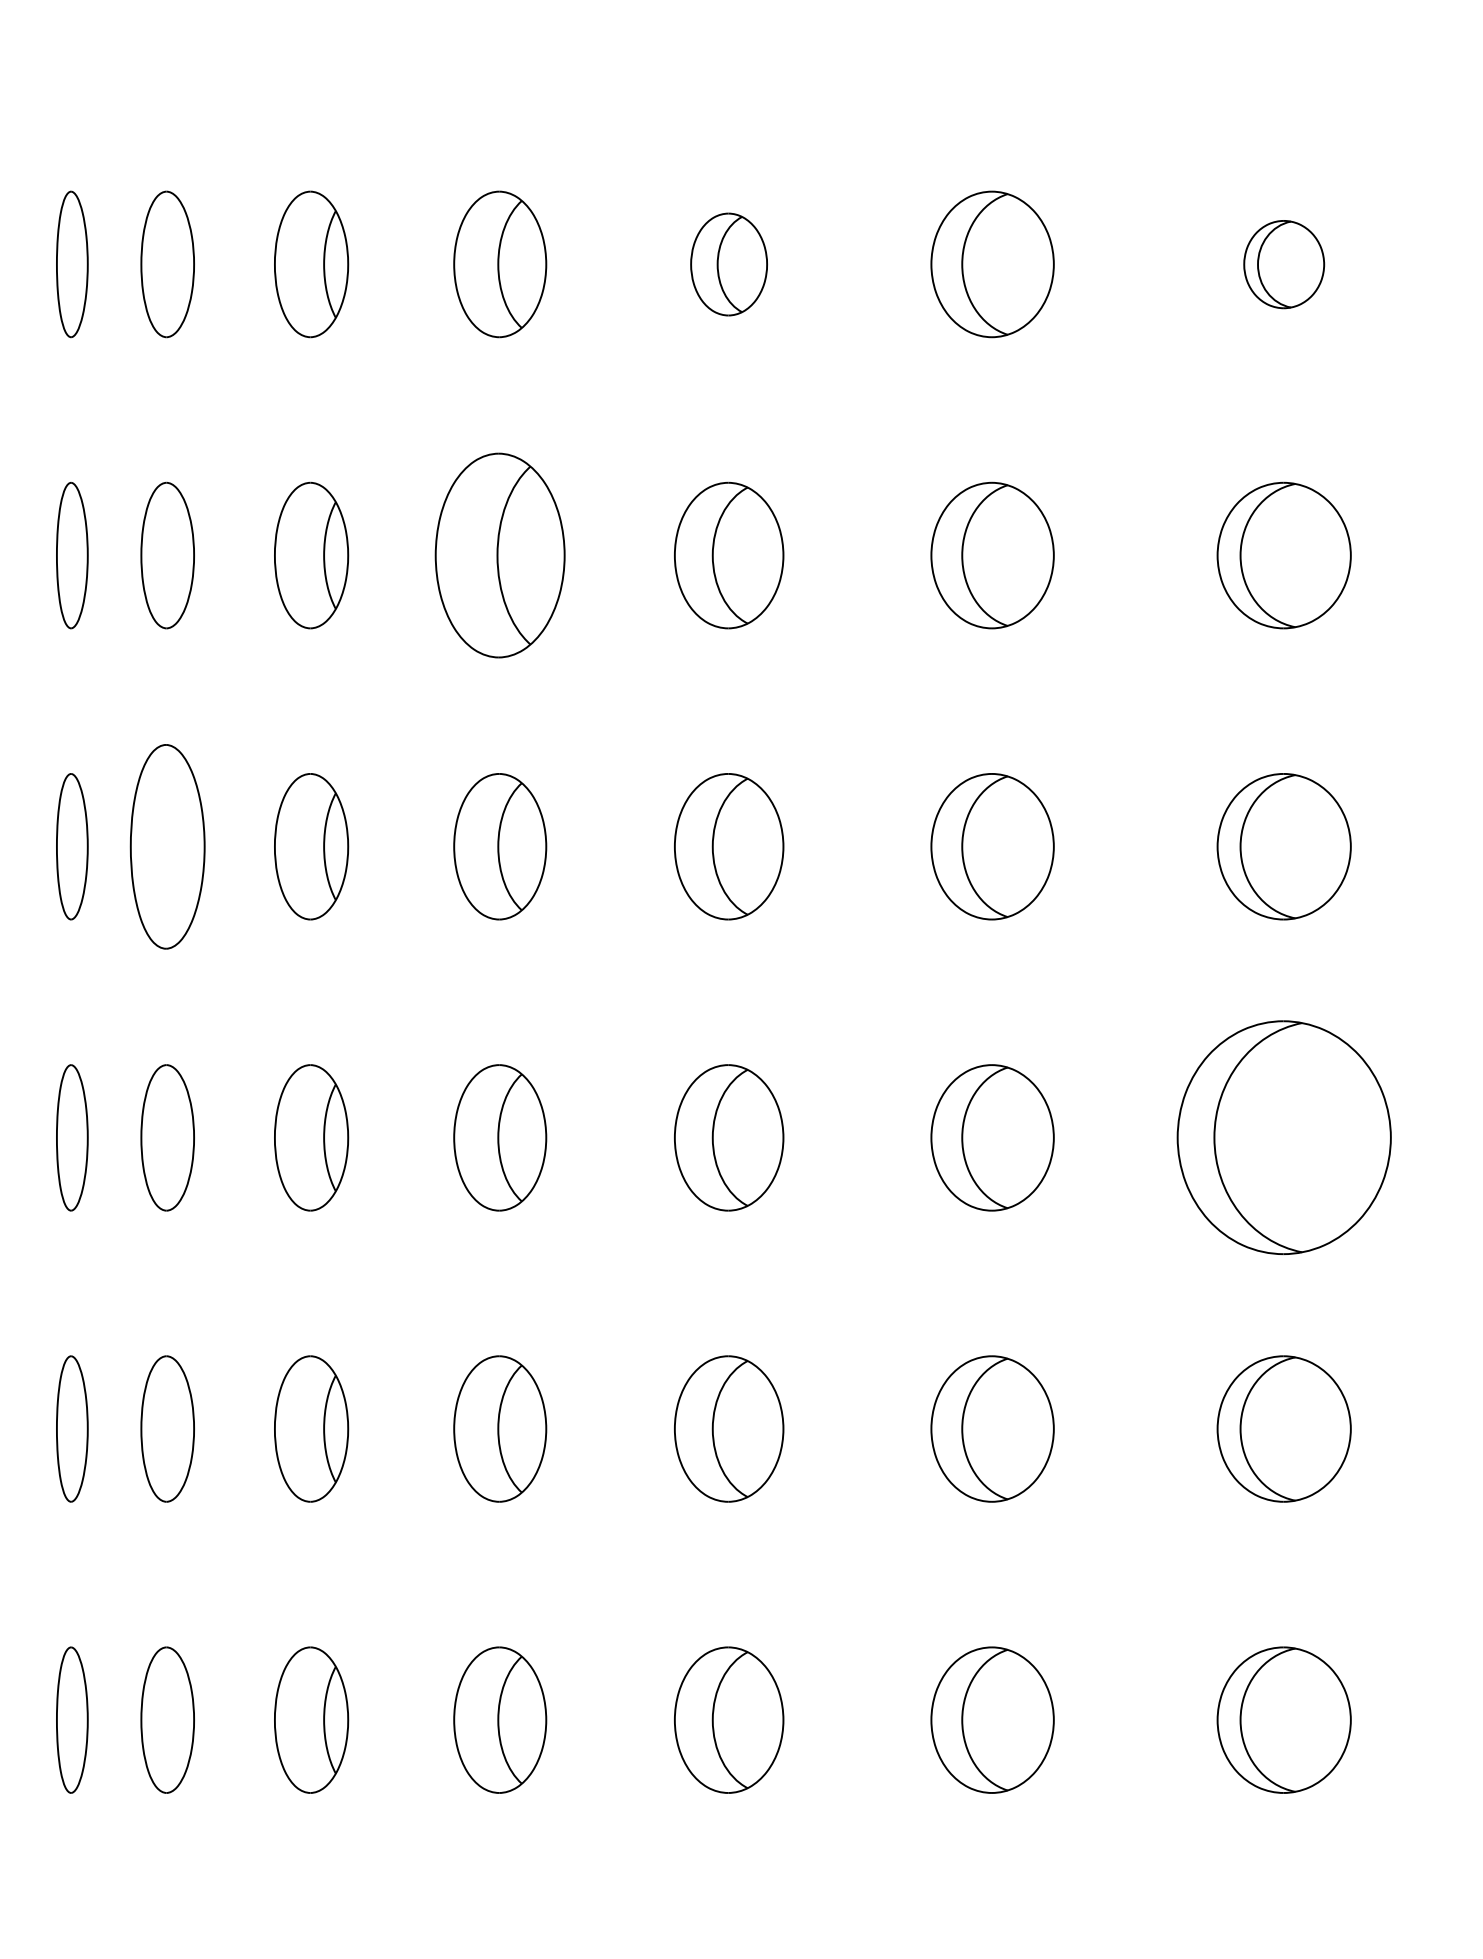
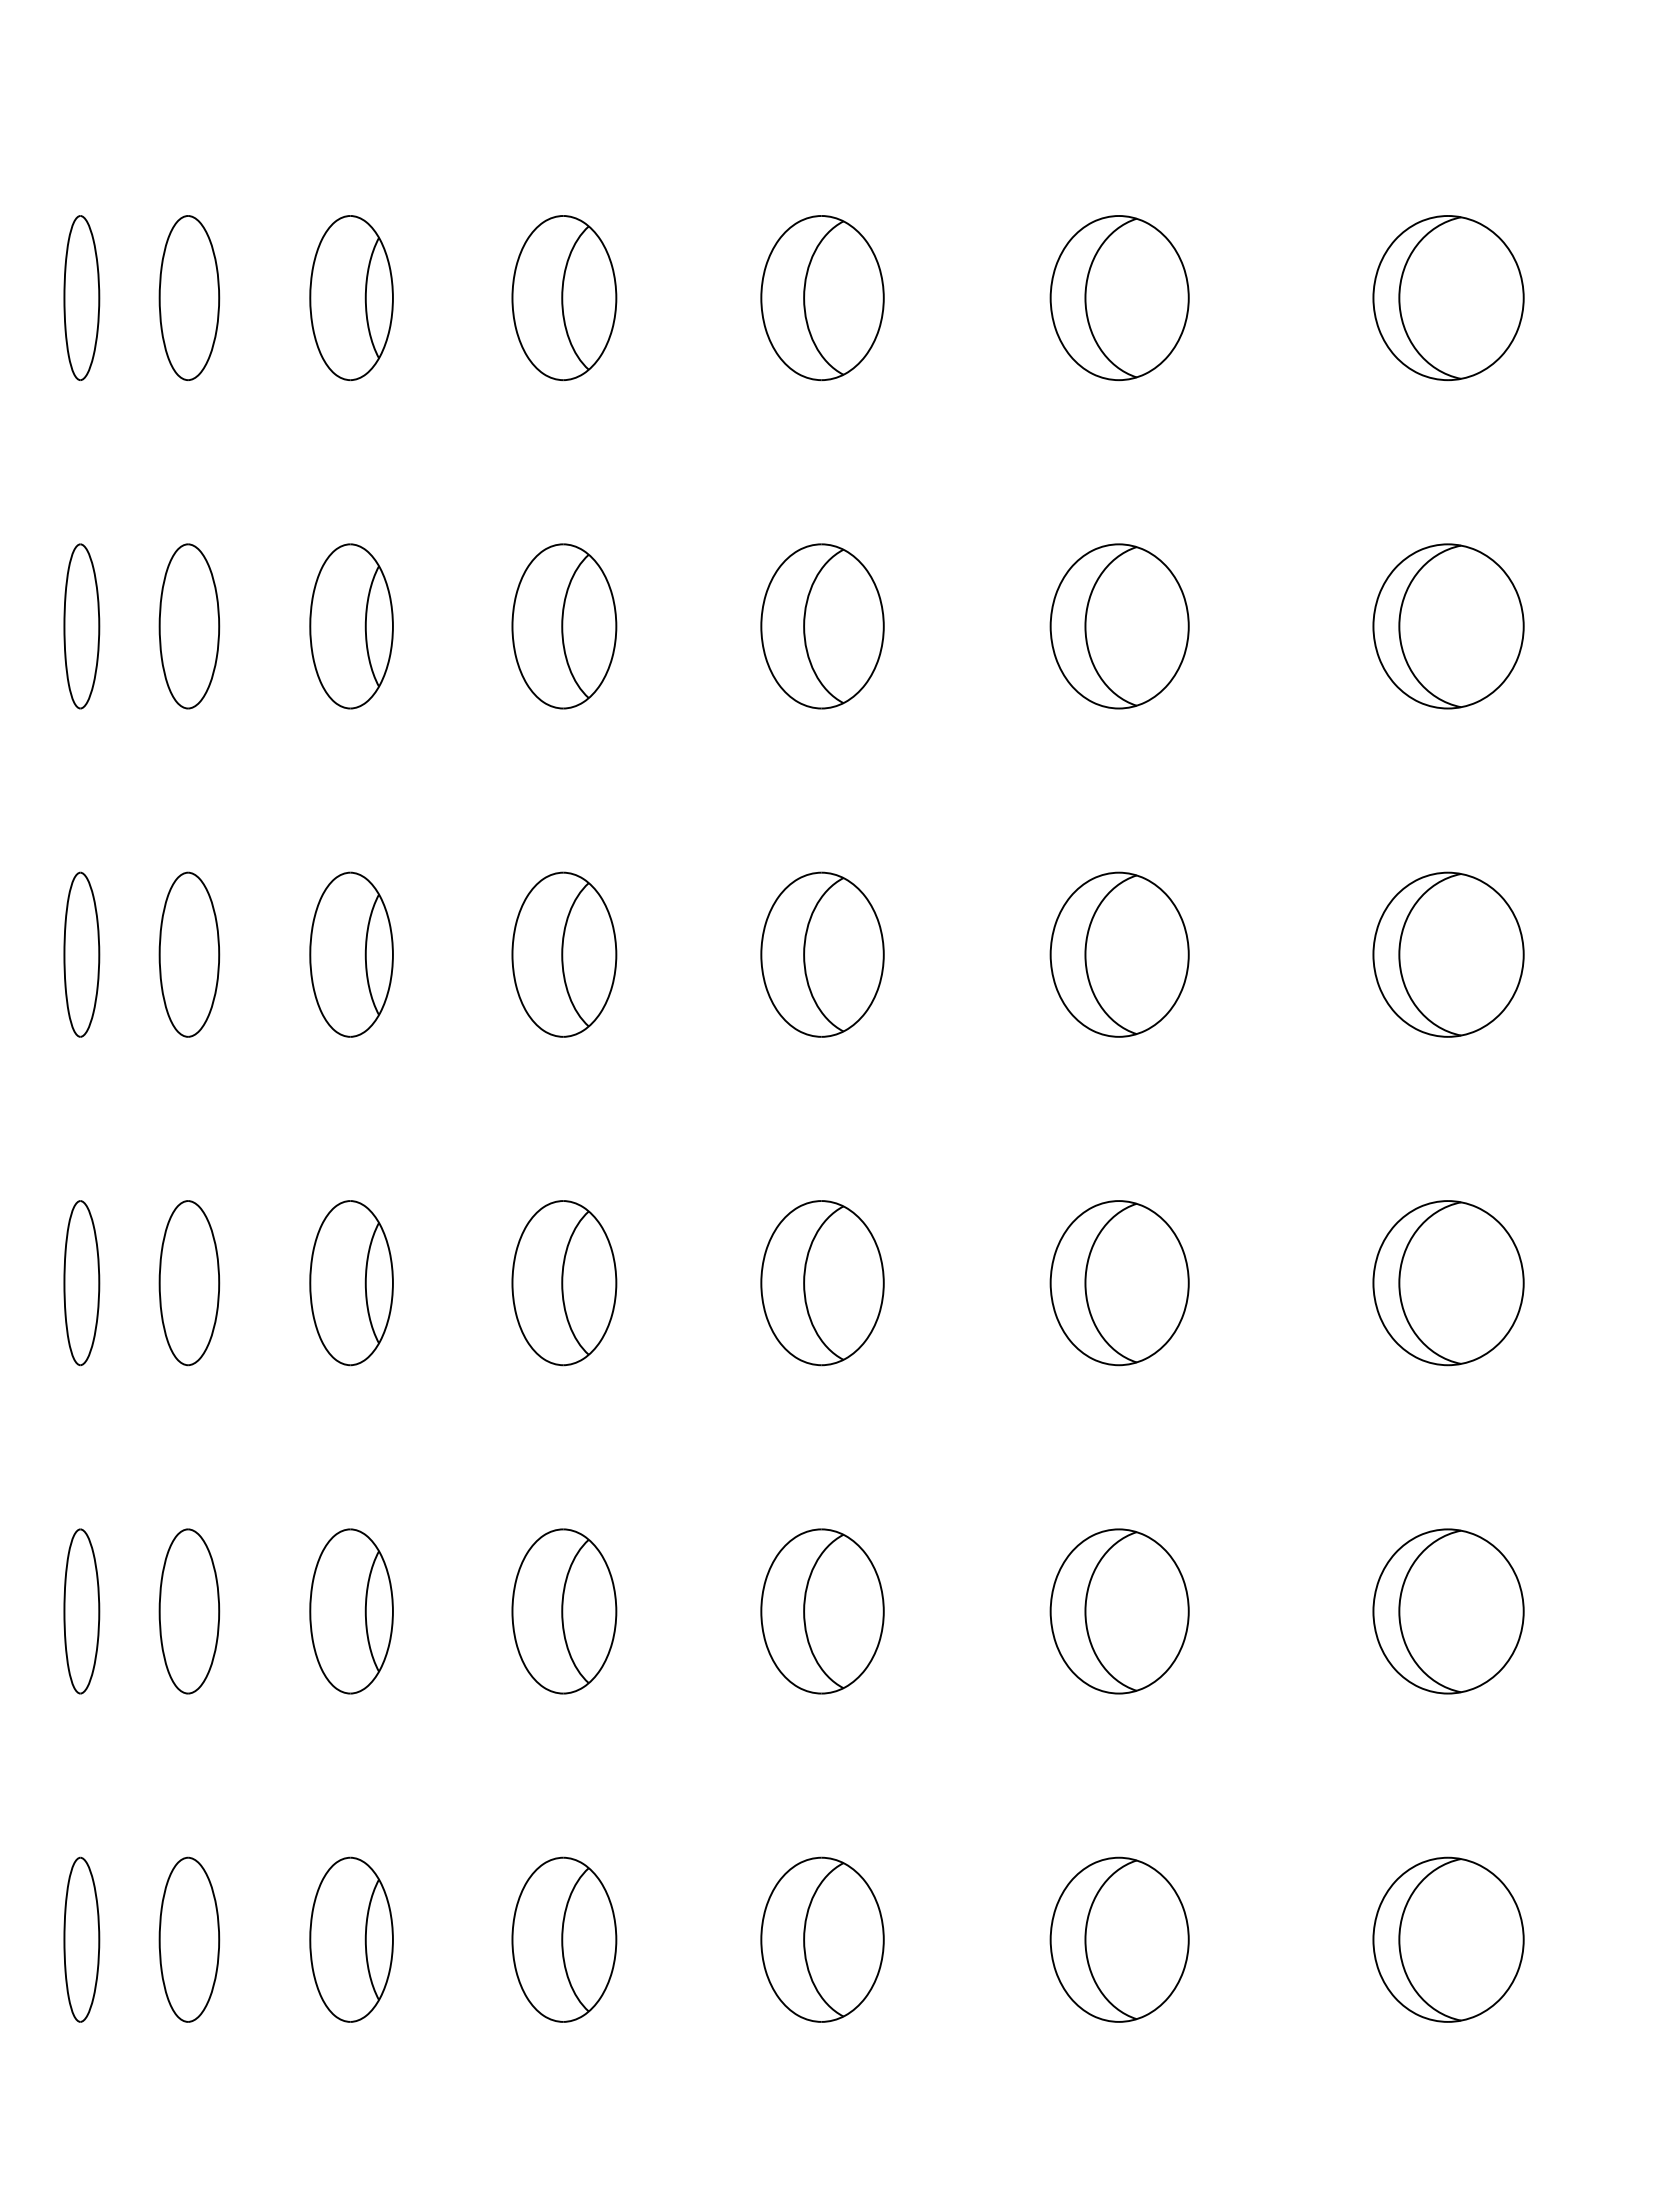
part: (729, 264) -> (822, 298), size x1.43
part: (1284, 264) -> (1448, 298), size x1.67
part: (500, 555) -> (564, 626), size x0.71
part: (167, 846) -> (189, 954), size x0.71
part: (1284, 1138) -> (1448, 1283), size x0.62

